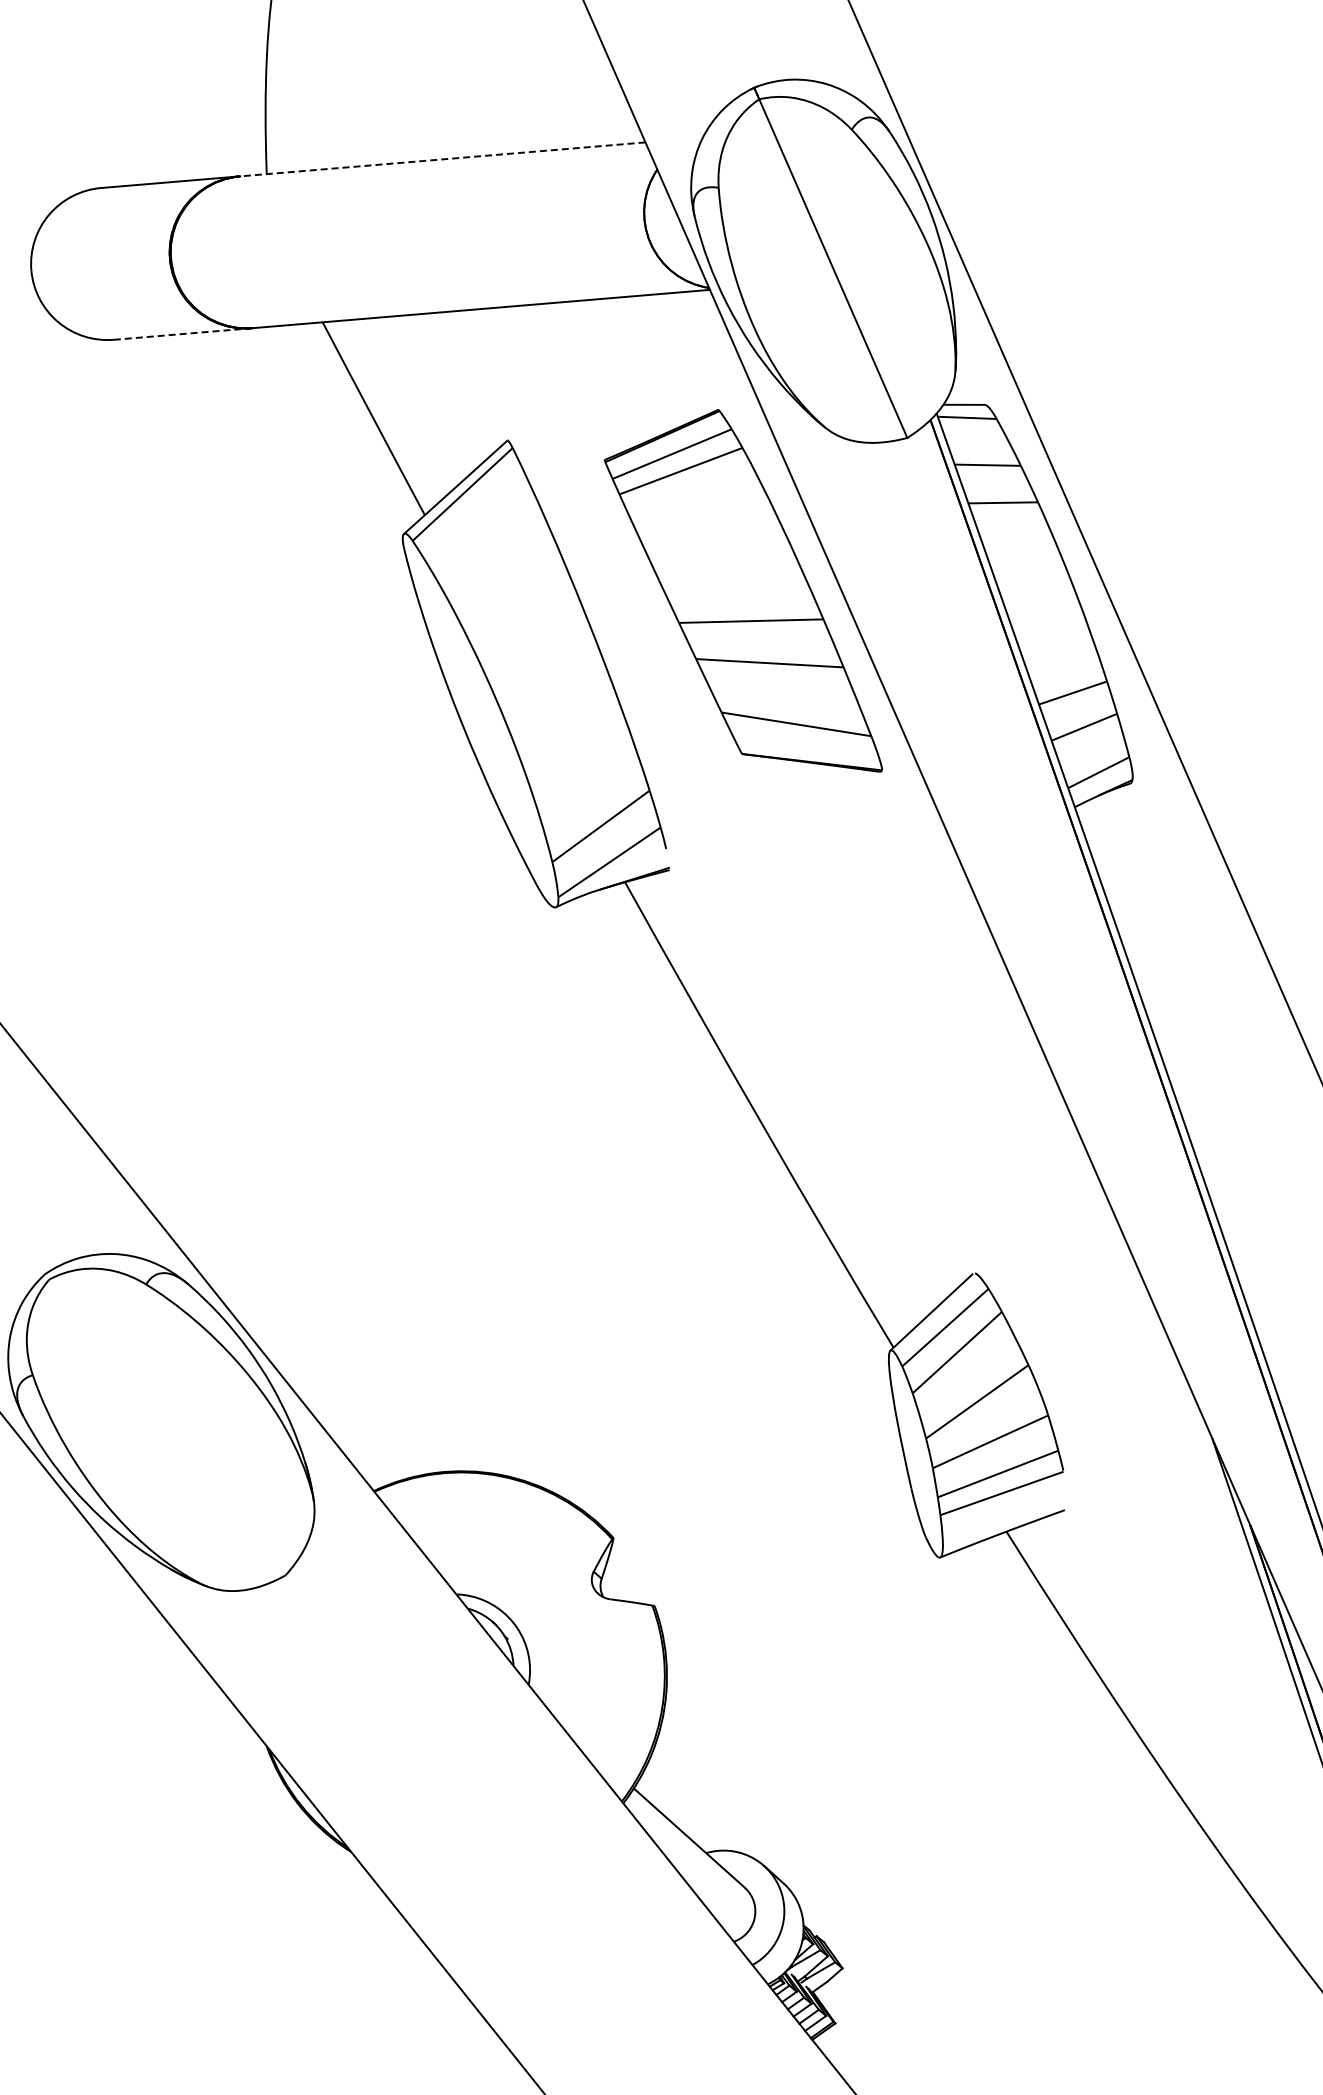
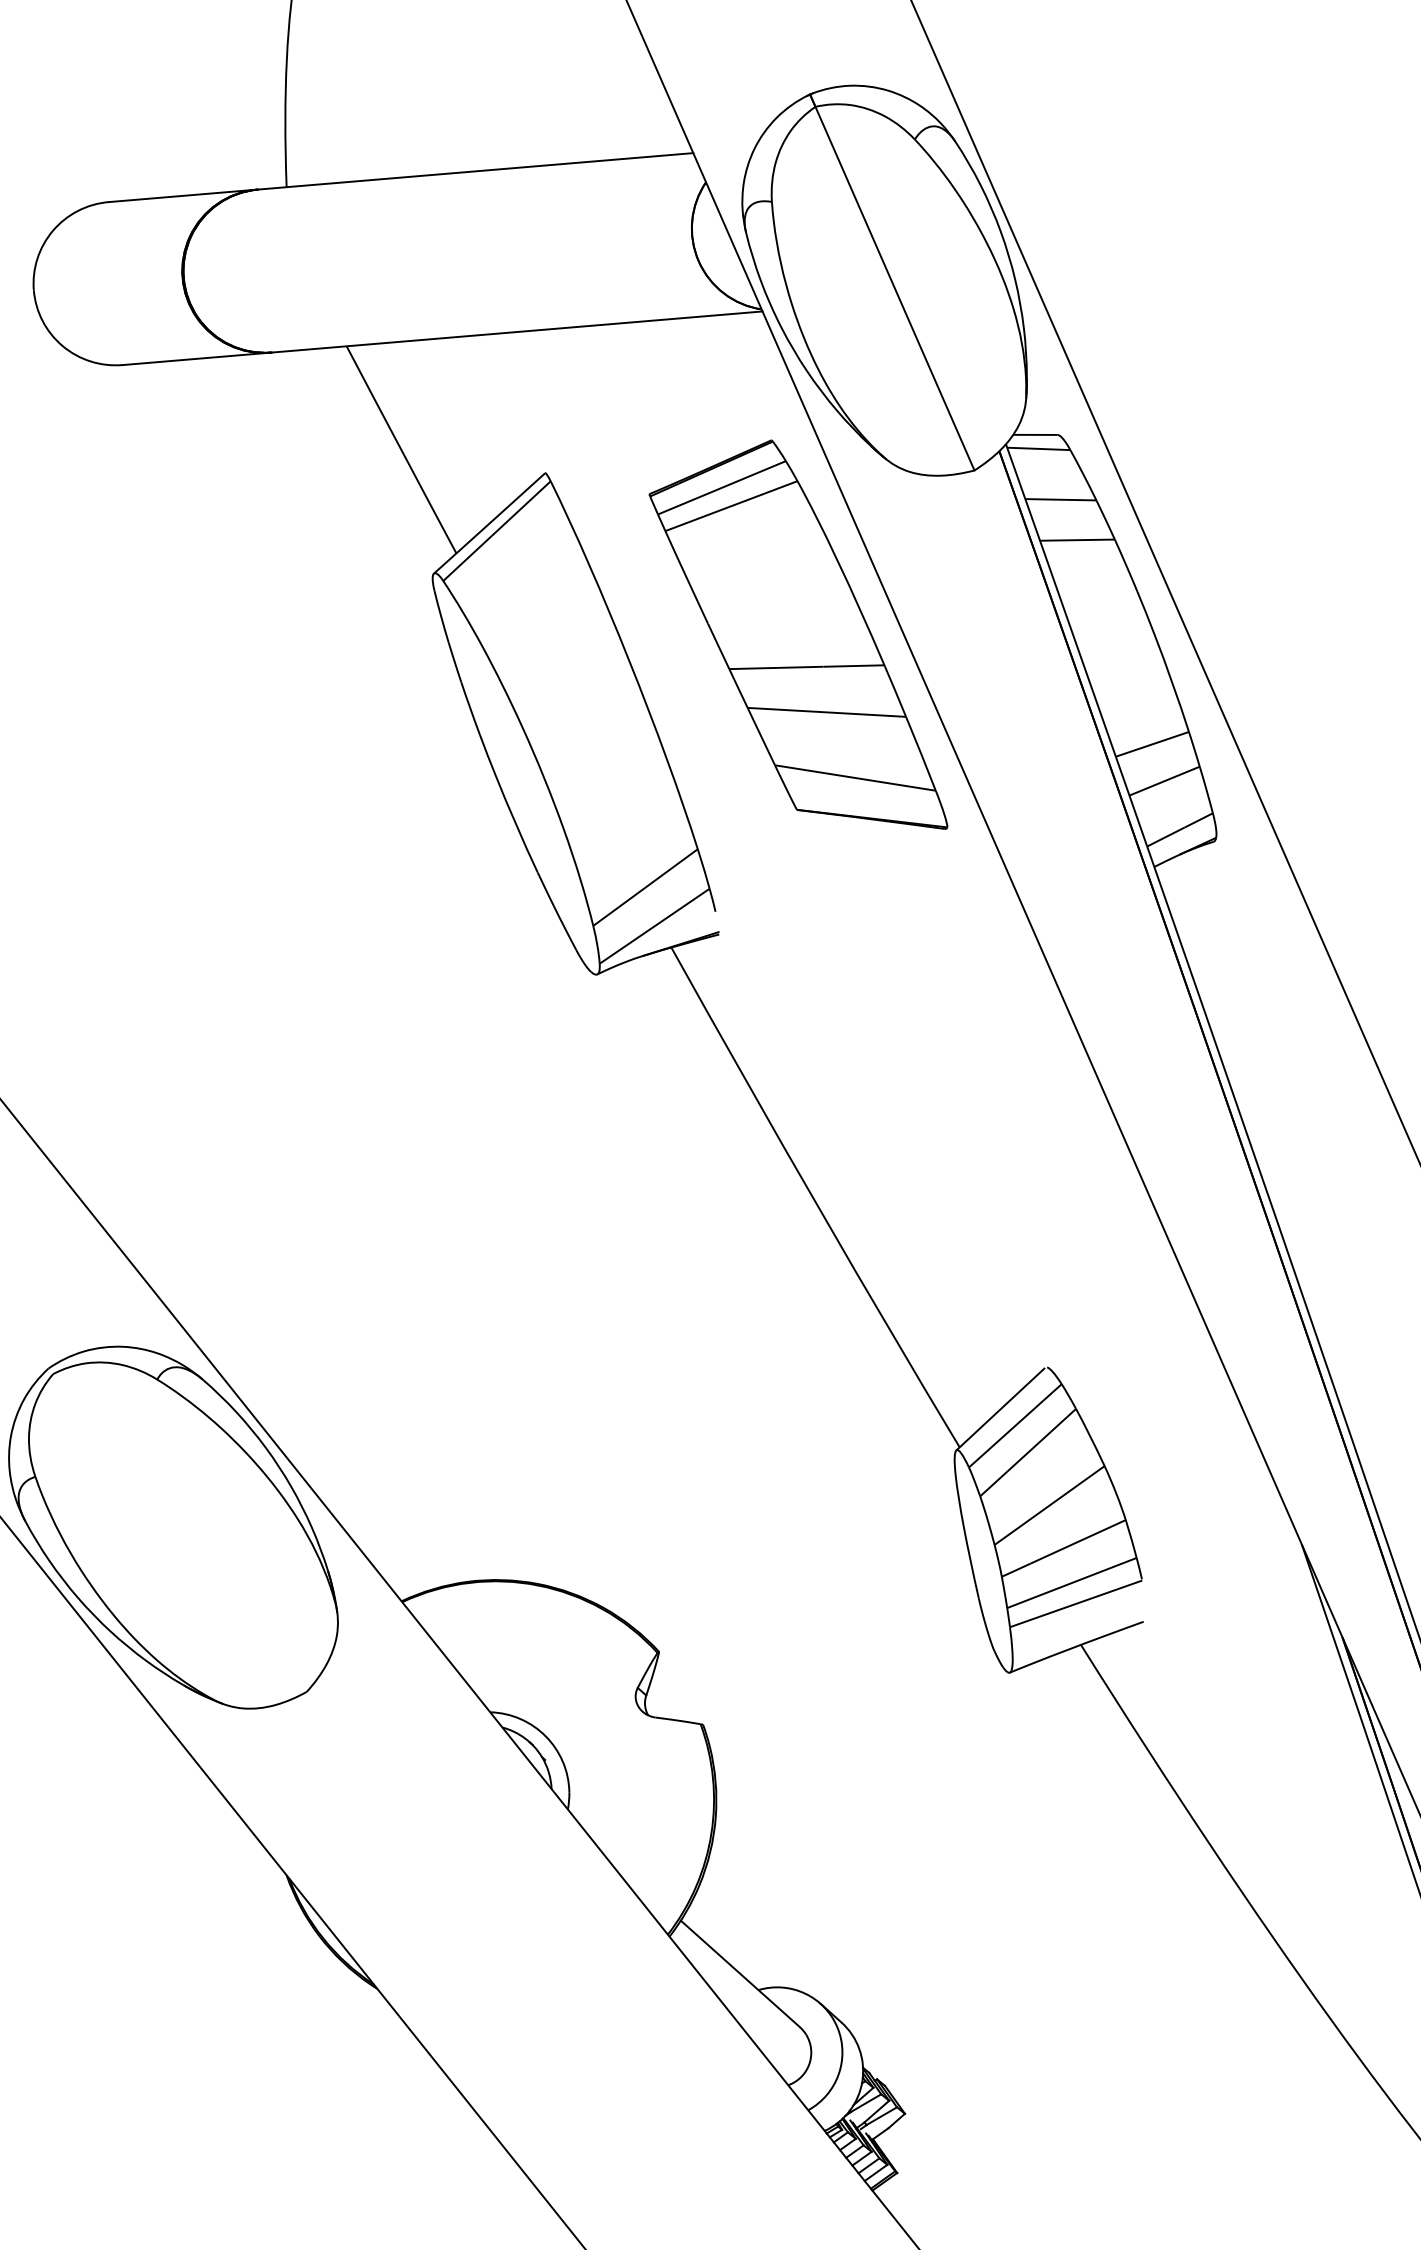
line: (442, 159) -> (475, 171), dashed -> solid
line: (183, 333) -> (197, 358), dashed -> solid

